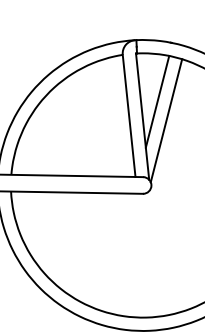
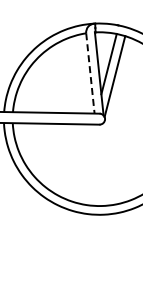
line: (129, 116) -> (90, 73), solid -> dashed

